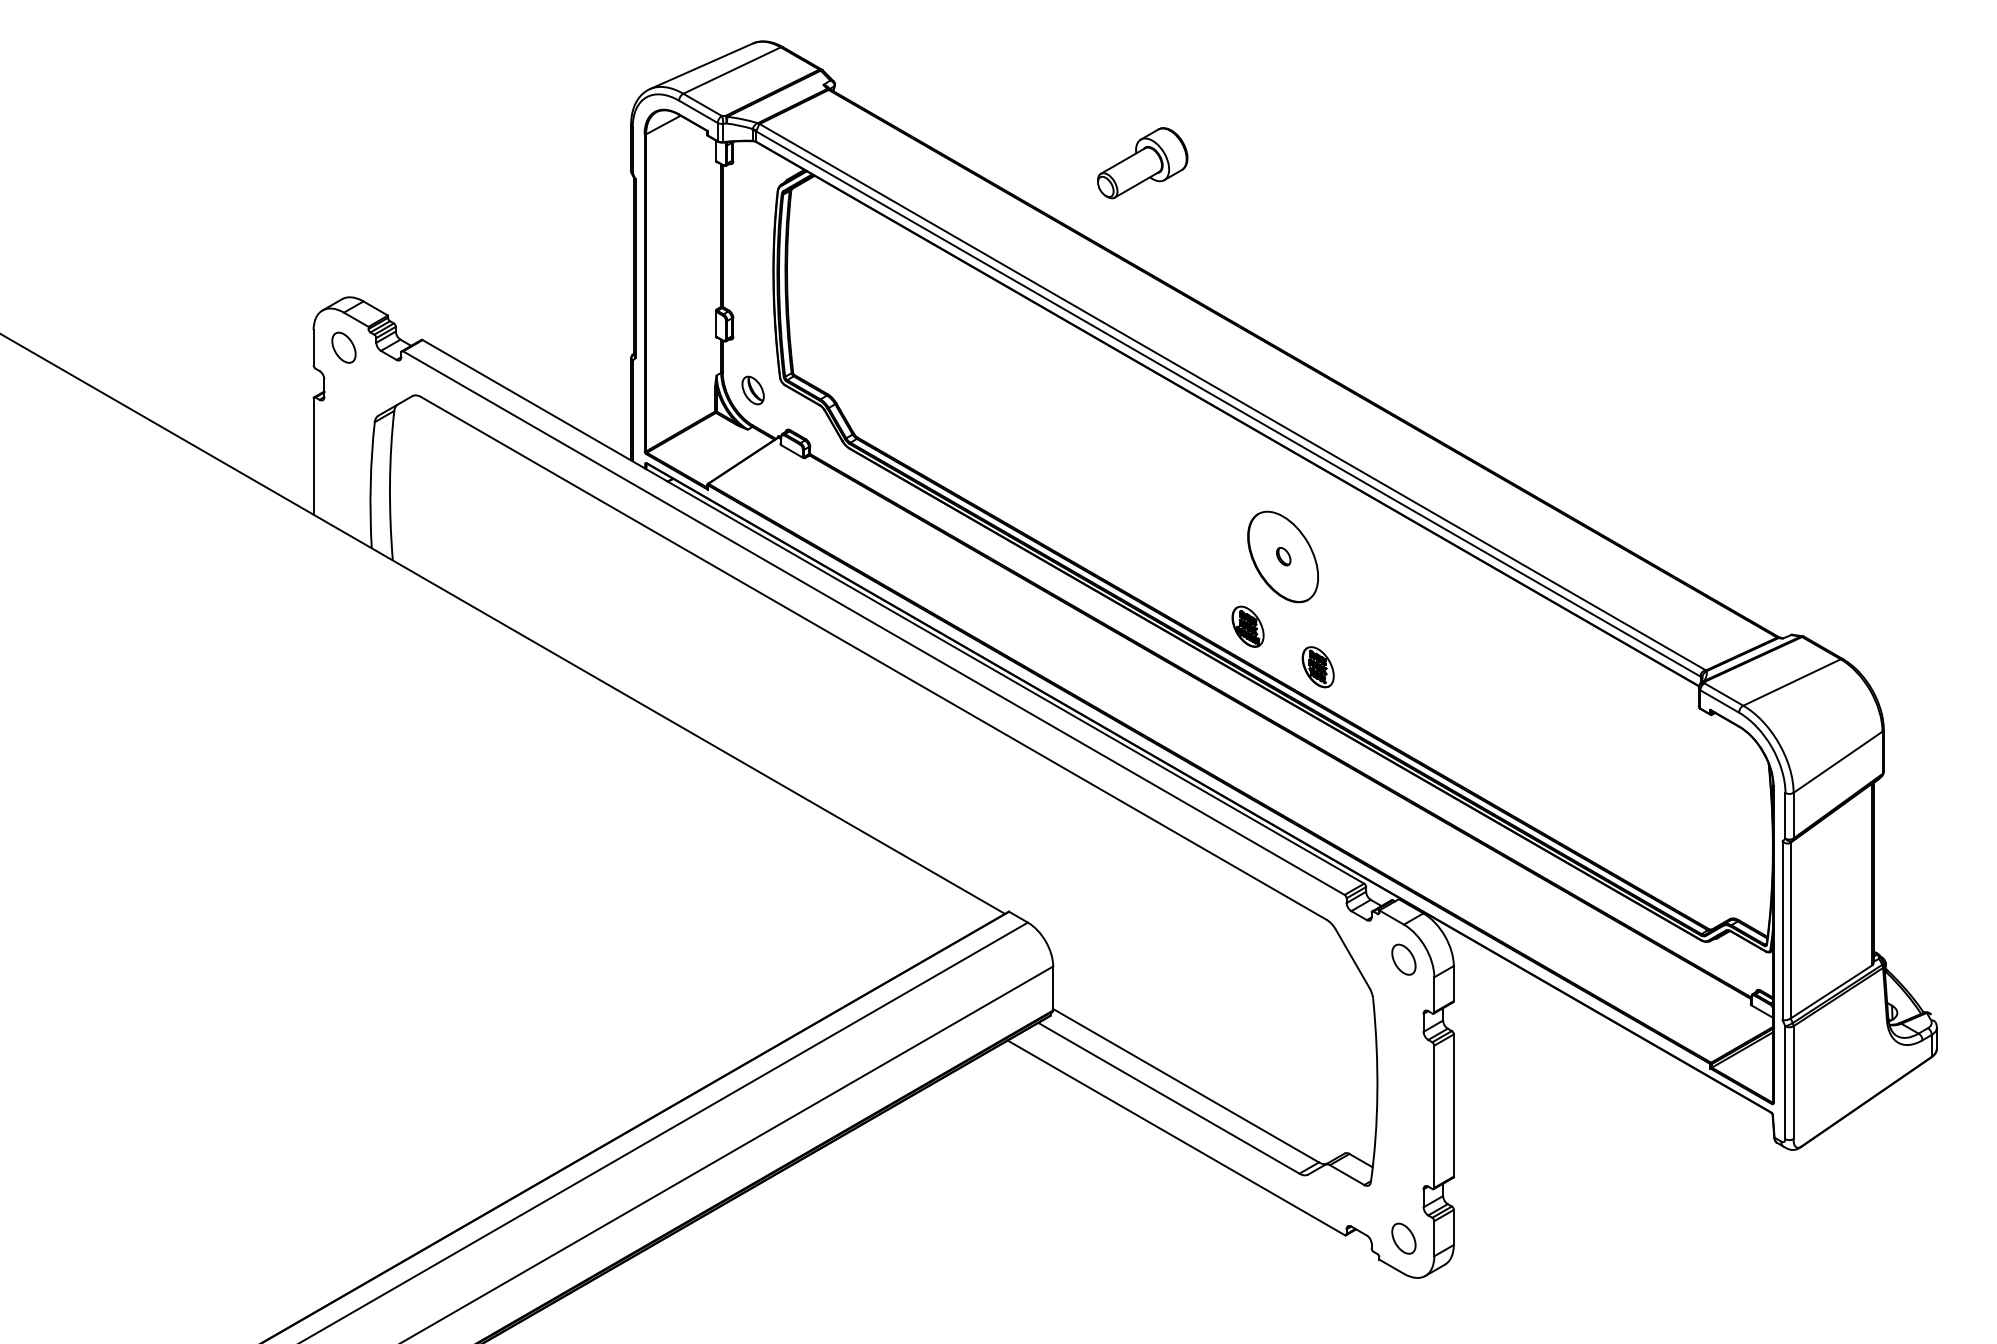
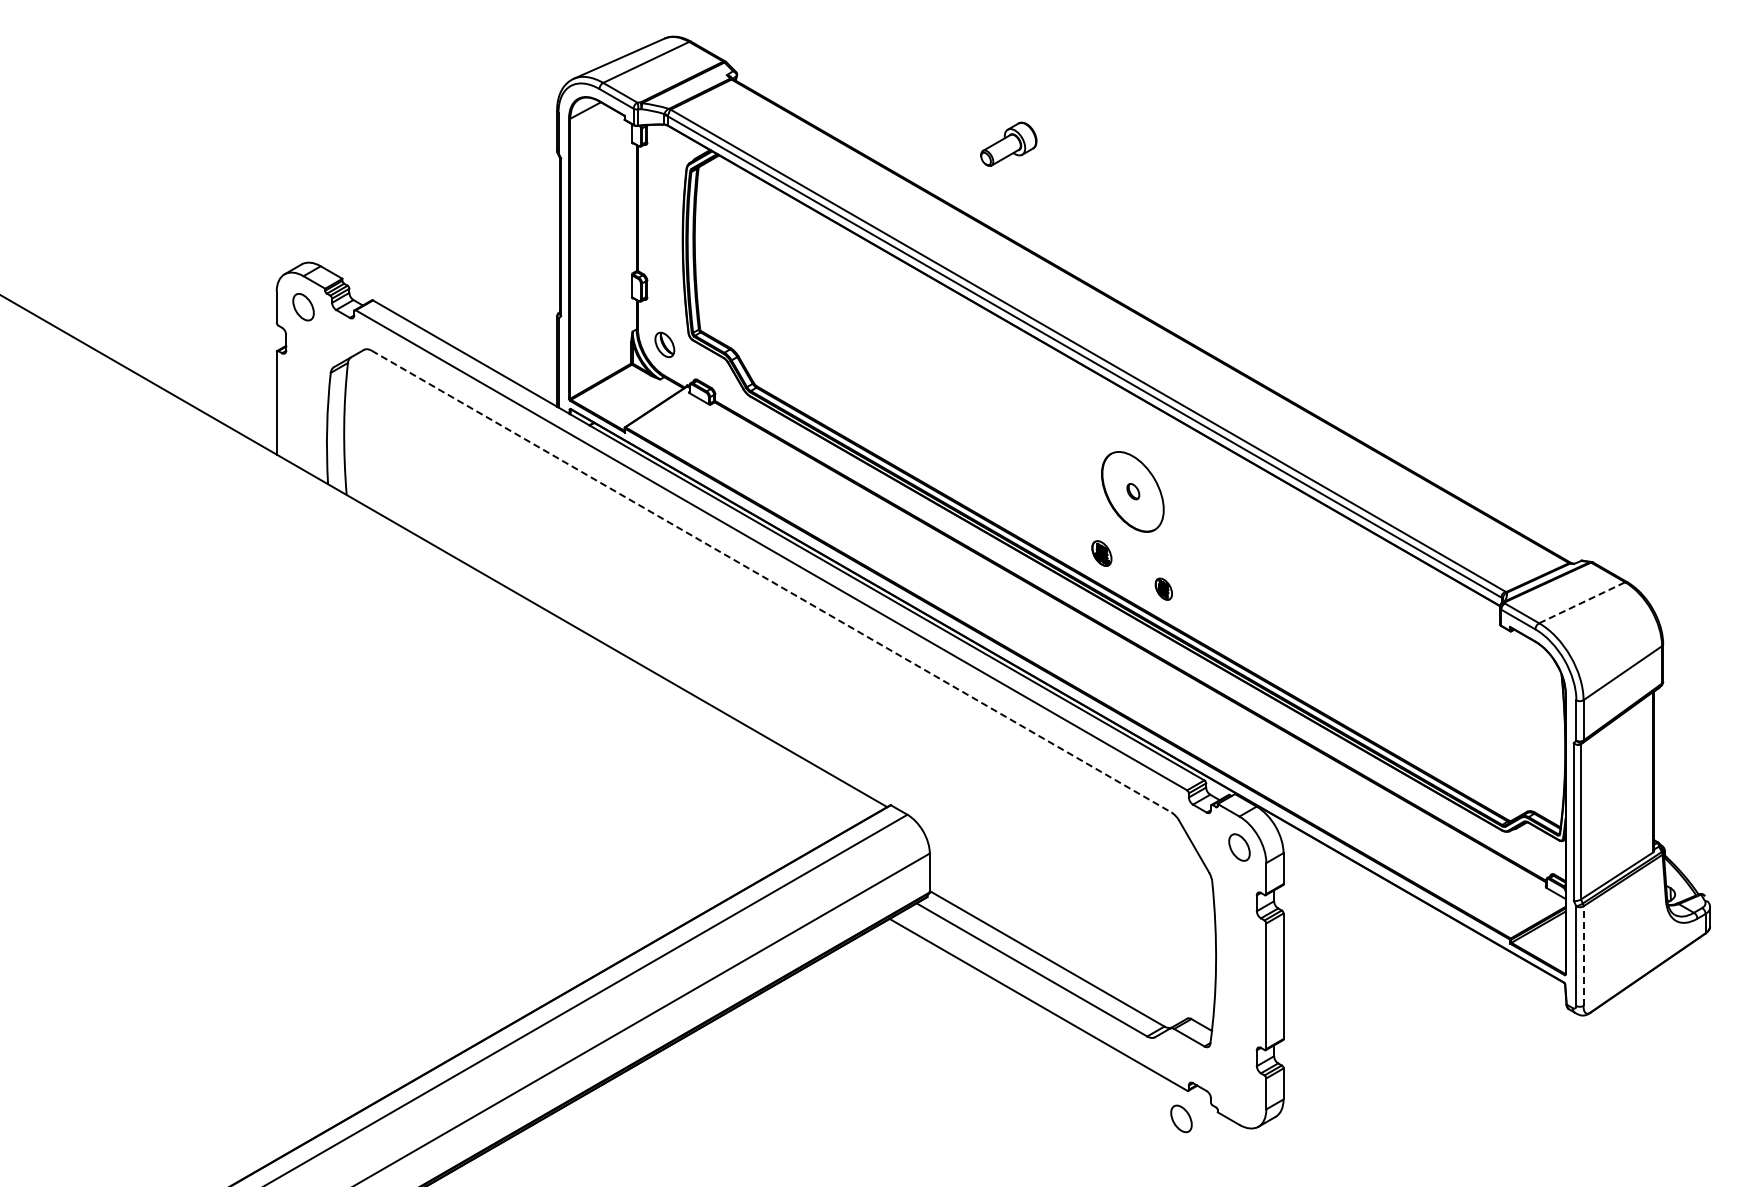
part: (1142, 163) -> (1008, 144), size x0.7
part: (1247, 626) -> (1101, 553), size x0.7
line: (873, 658) -> (771, 581), solid -> dashed
part: (1317, 666) -> (1163, 588), size x0.6
line: (1792, 682) -> (1582, 602), solid -> dashed
line: (1793, 1083) -> (1583, 956), solid -> dashed
part: (1403, 1238) -> (1181, 1118), moved

